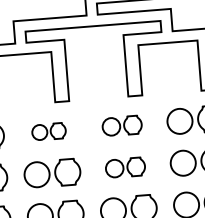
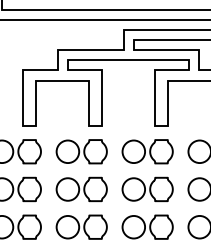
part: (122, 125) -> (147, 151), size x1.43
part: (48, 131) -> (81, 151), size x1.67
part: (125, 167) -> (147, 189), size x1.43

